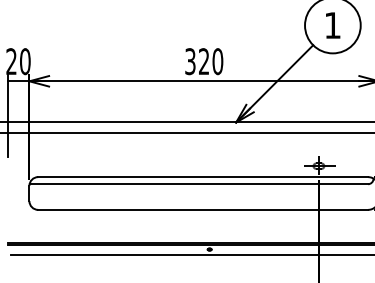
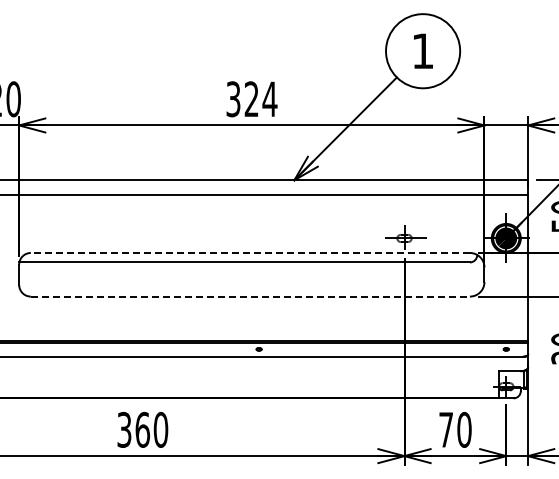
text: (217, 61) -> (269, 99), 320 -> 324
line: (203, 176) -> (250, 252), solid -> dashed
line: (203, 209) -> (250, 296), solid -> dashed

